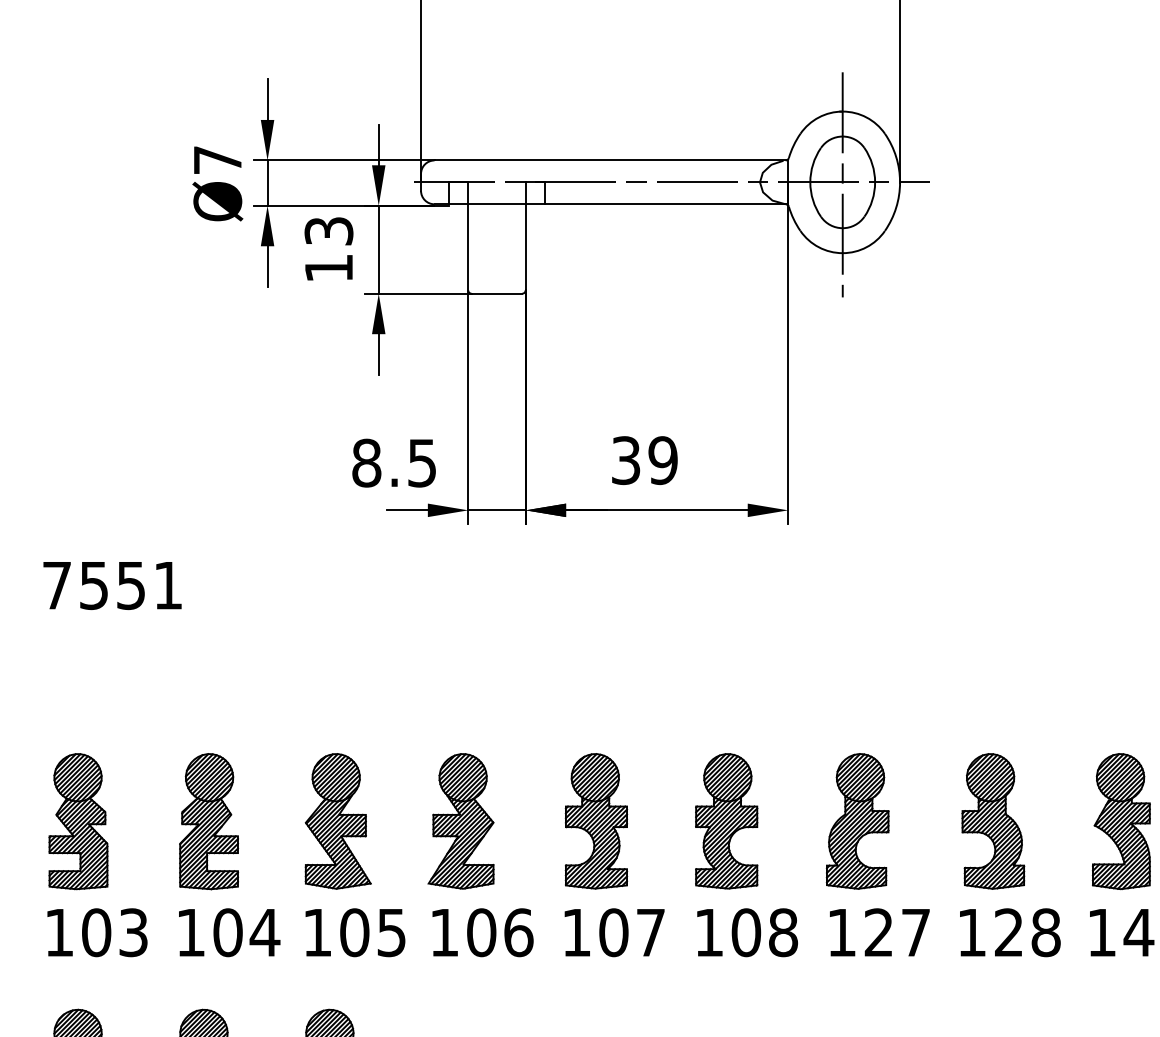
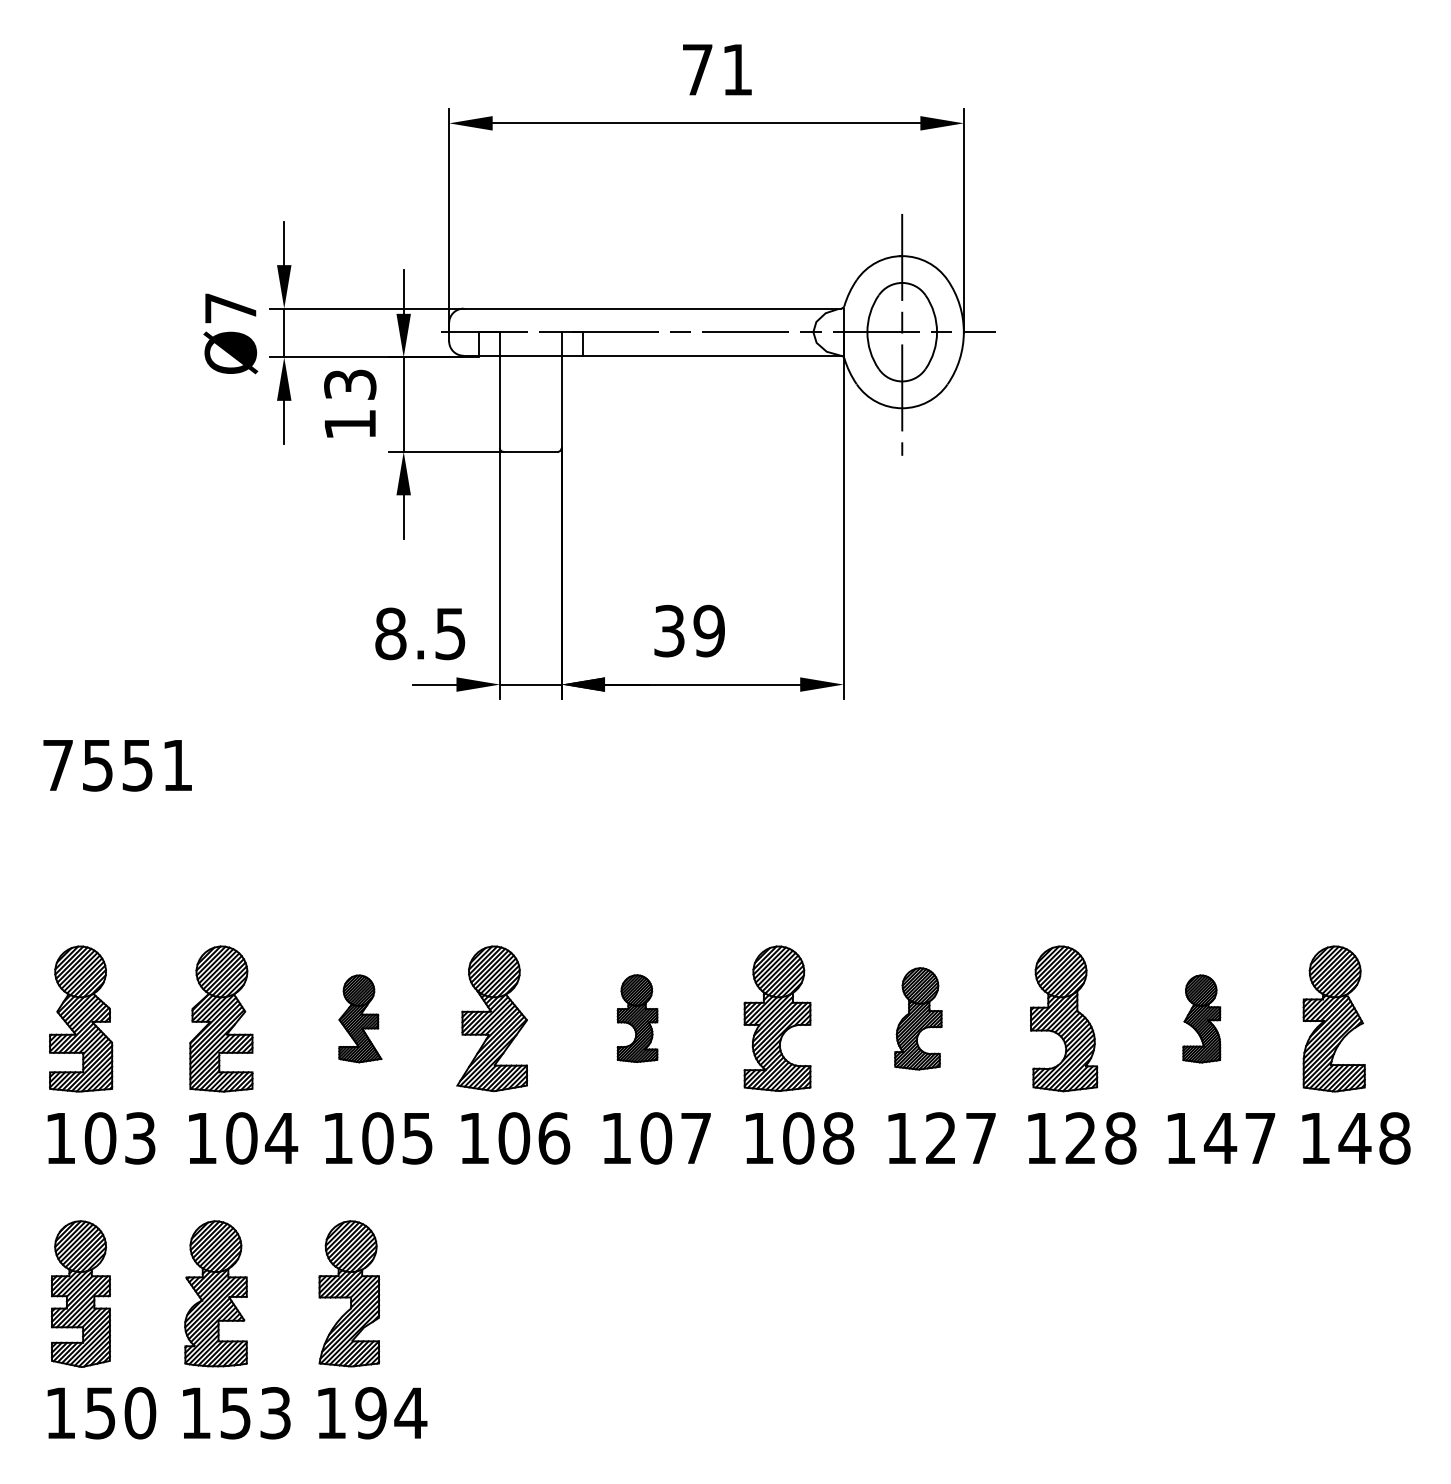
part: (338, 821) -> (360, 1018), size x0.6
part: (596, 821) -> (637, 1018), size x0.6
part: (857, 821) -> (918, 1018), size x0.7
part: (1121, 821) -> (1201, 1018), size x0.6

